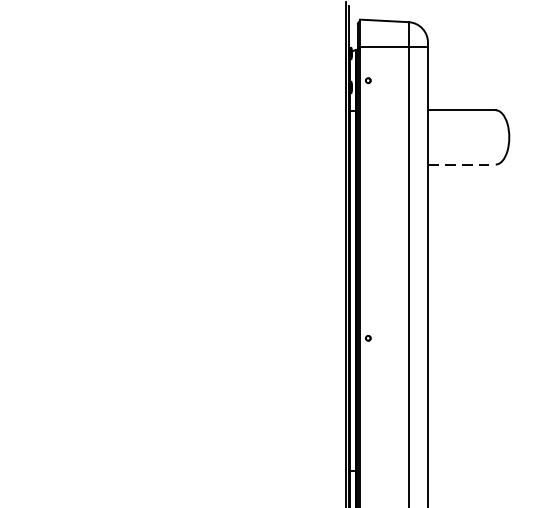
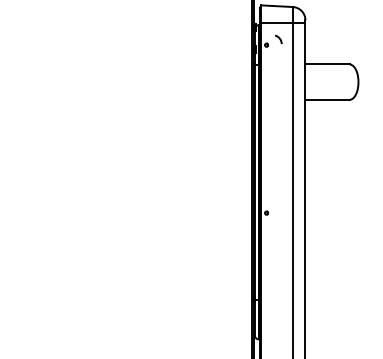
arc: (386, 70) -> (278, 38), added
line: (463, 164) -> (328, 99), dashed -> solid

